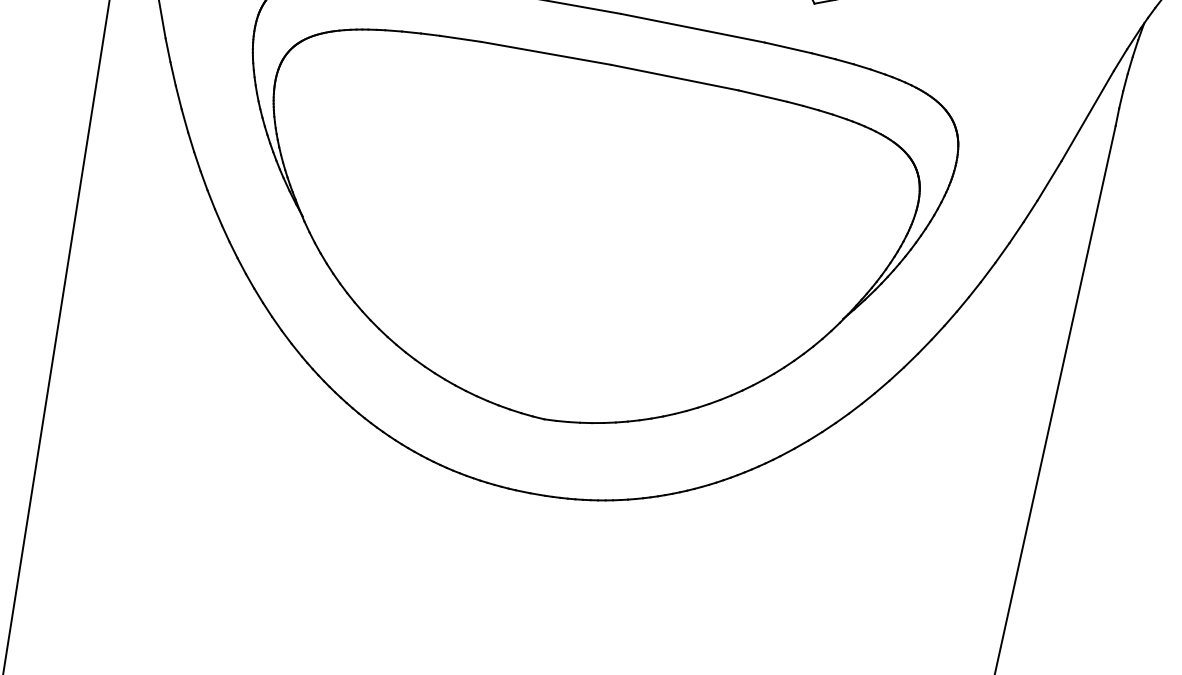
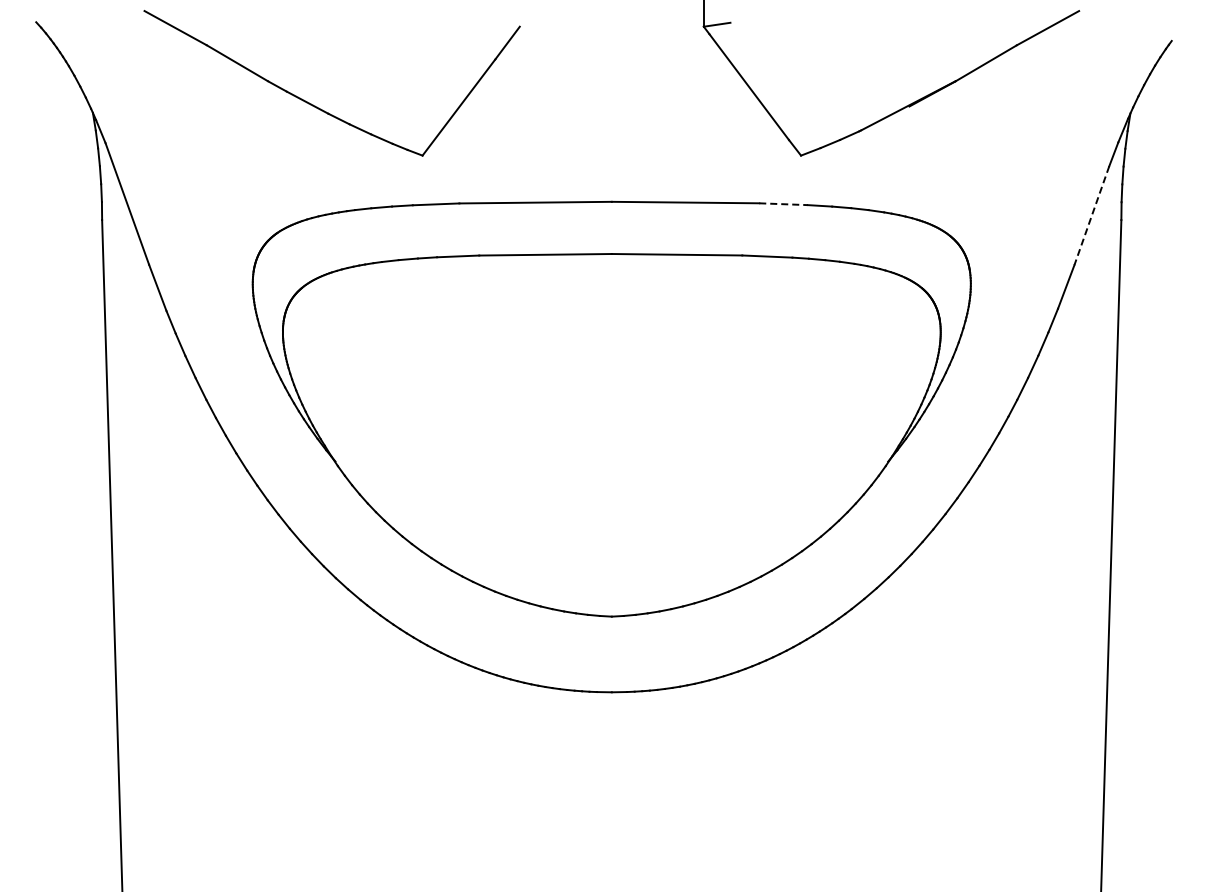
line: (789, 48) -> (784, 204), solid -> dashed
line: (1087, 116) -> (1091, 216), solid -> dashed

